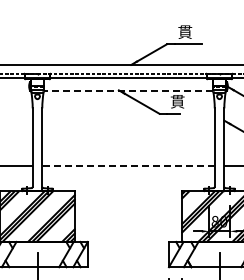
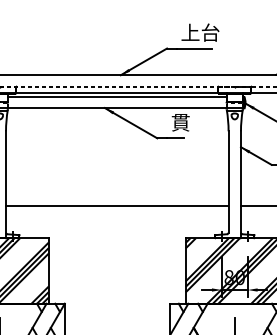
text: (192, 32) -> (199, 33), 貫 -> 上台
line: (128, 82) -> (117, 97), added
line: (128, 90) -> (117, 108), dashed -> solid
line: (128, 166) -> (117, 206), dashed -> solid

